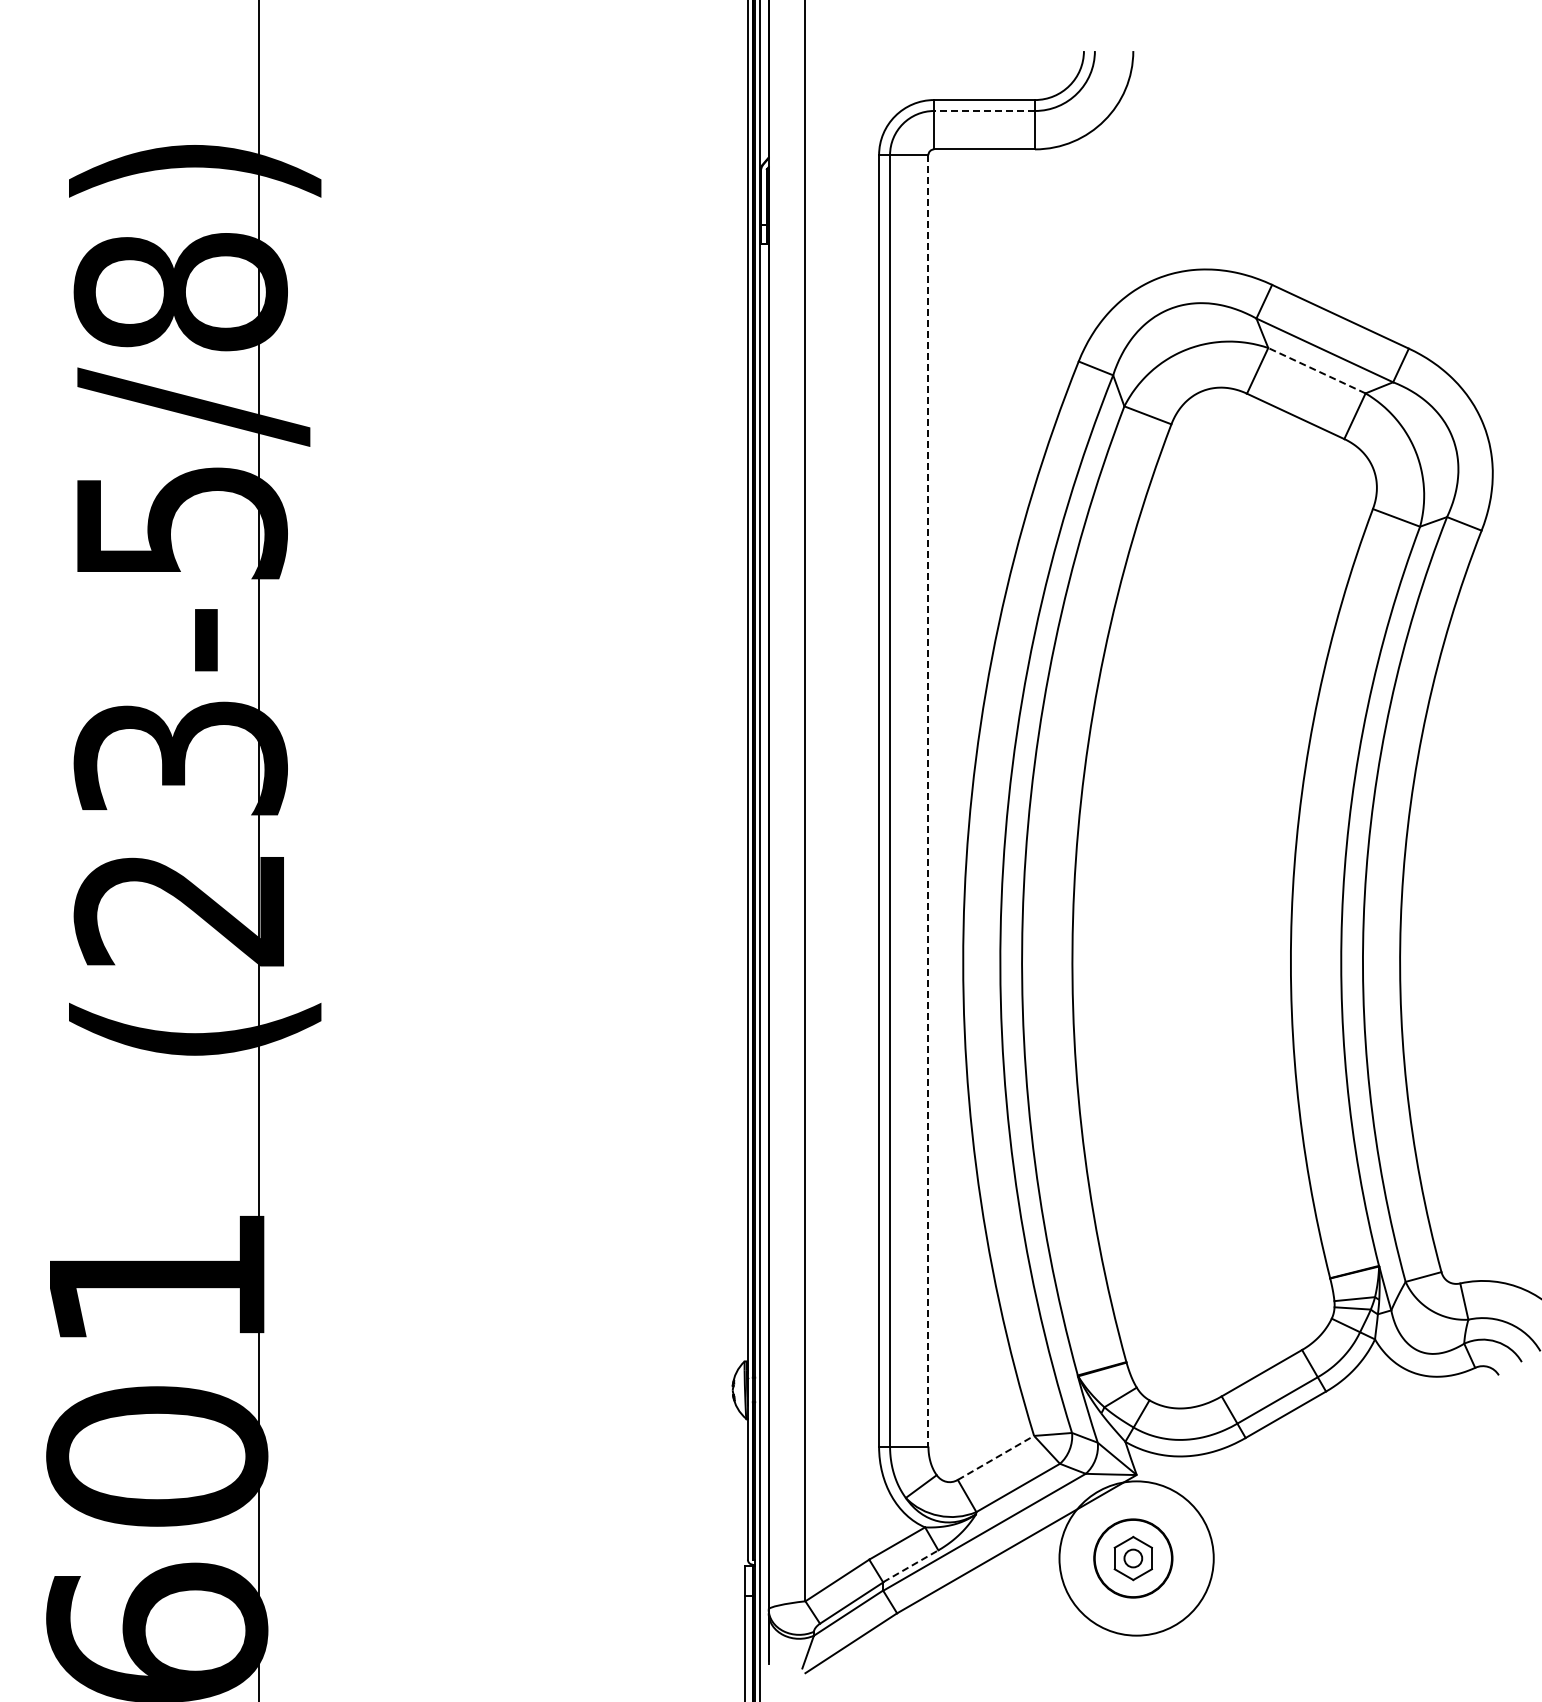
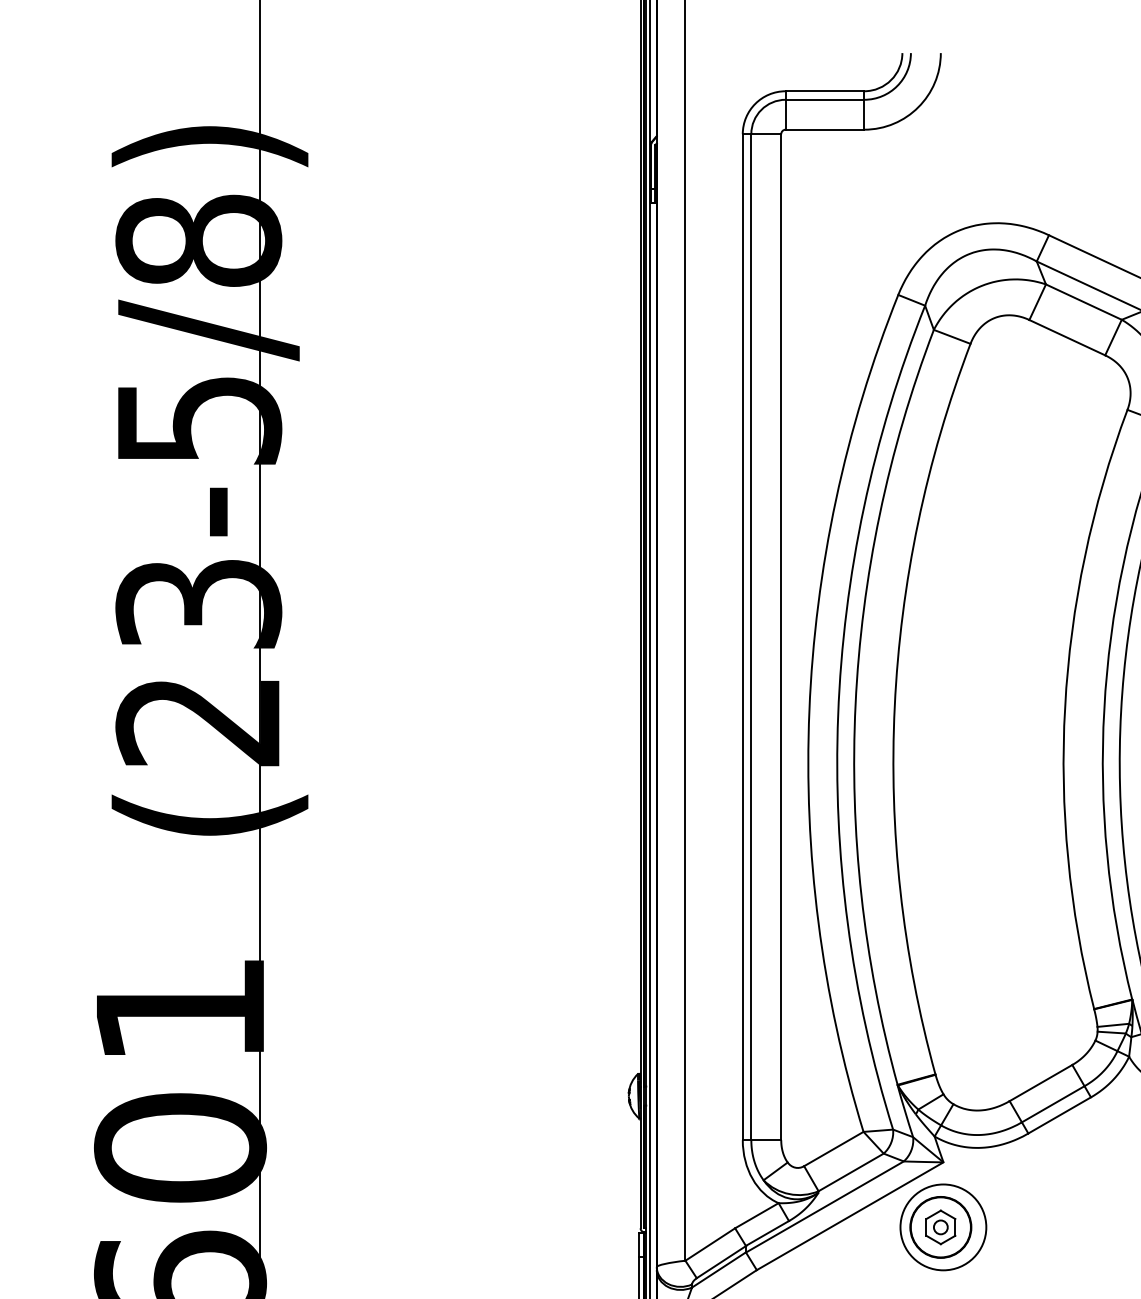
line: (984, 111) -> (824, 100), dashed -> solid
line: (1316, 370) -> (1083, 301), dashed -> solid
line: (928, 800) -> (781, 636), dashed -> solid
line: (996, 1457) -> (834, 1148), dashed -> solid
circle: (1136, 1558) -> (943, 1227), size x0.71
line: (910, 1566) -> (767, 1233), dashed -> solid

